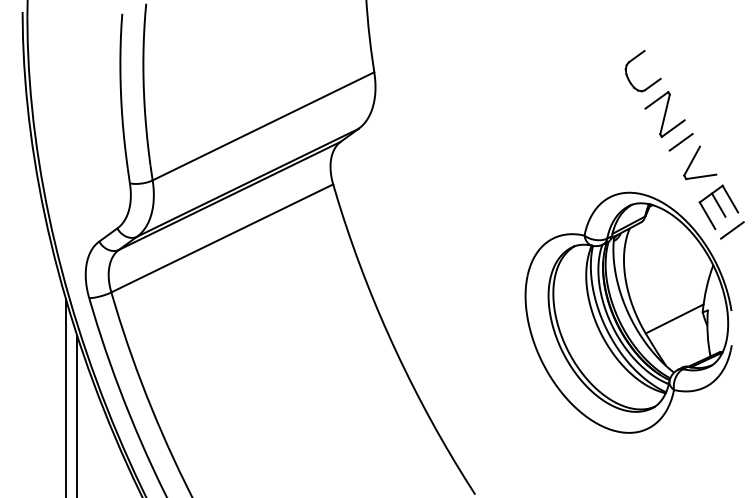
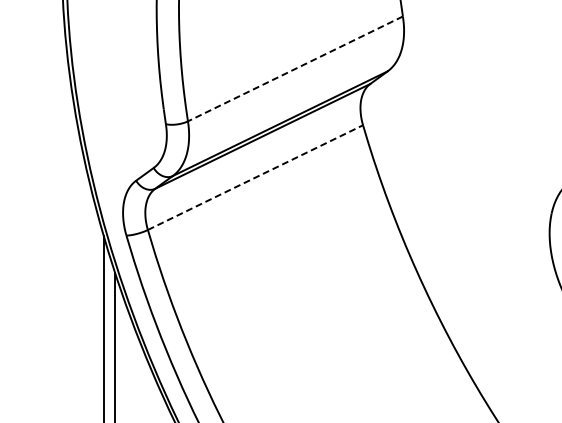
line: (263, 126) -> (295, 69), solid -> dashed
line: (222, 238) -> (255, 177), solid -> dashed

